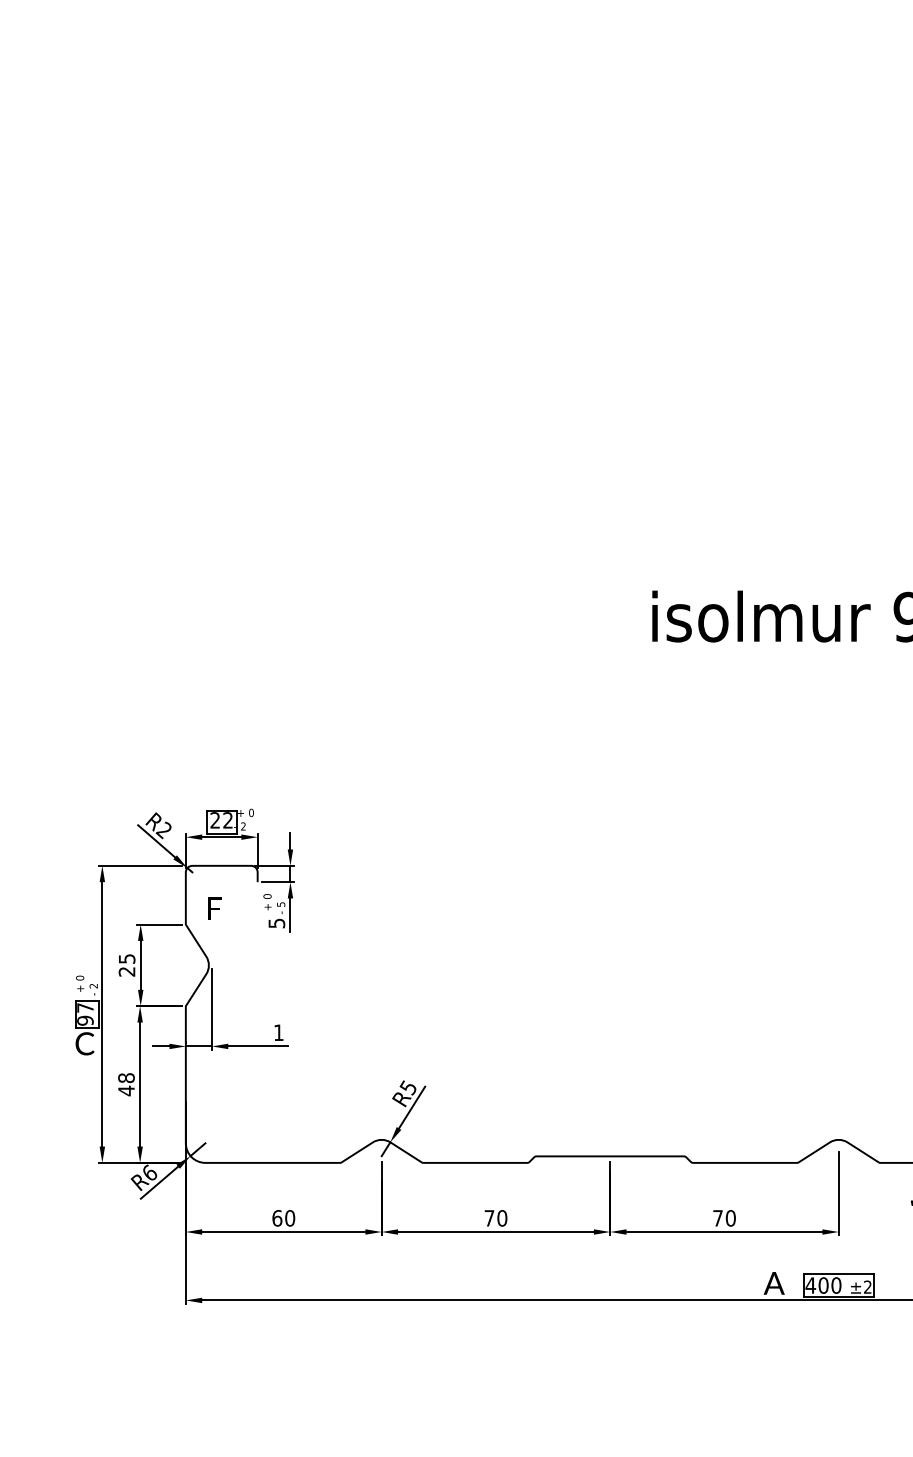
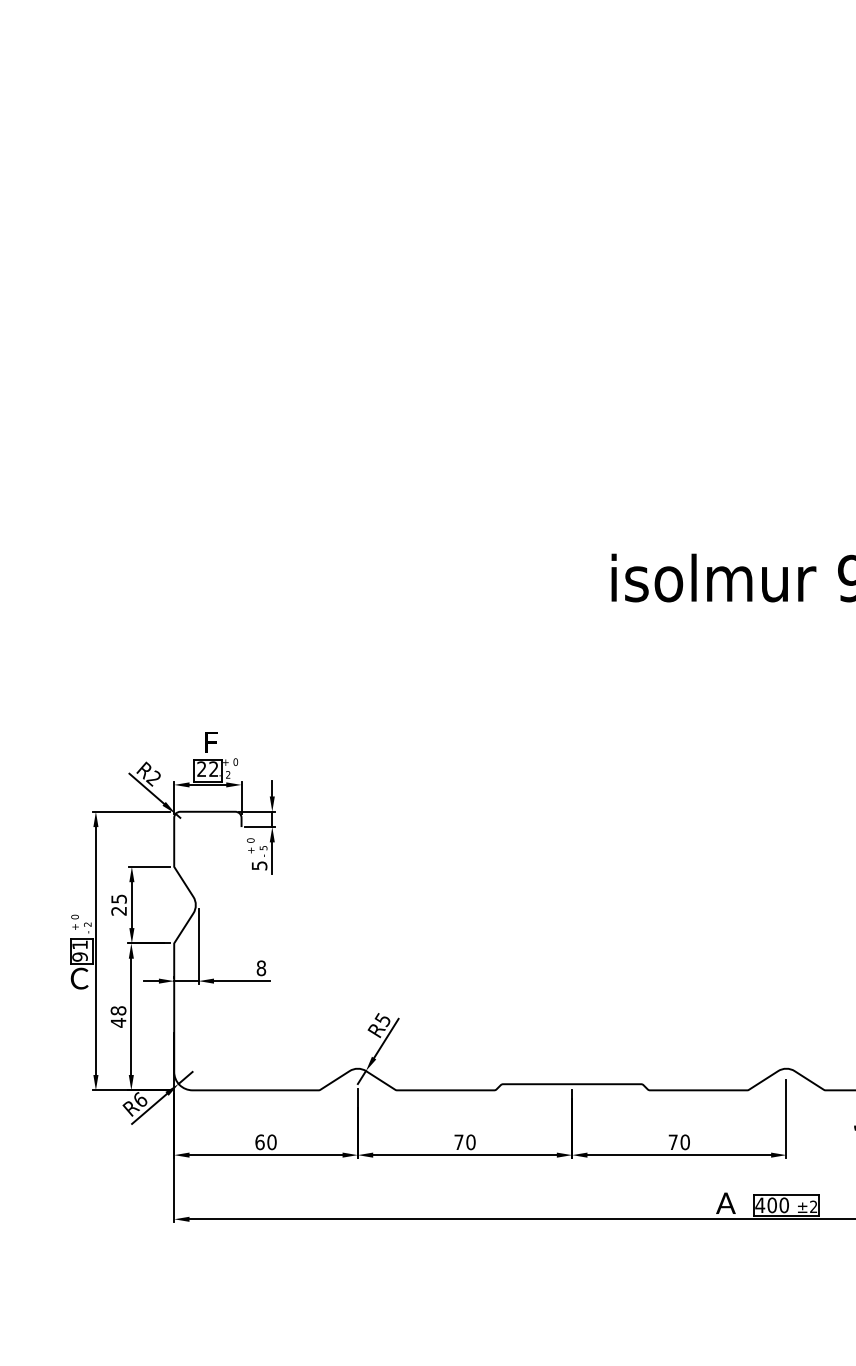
text: (214, 908) -> (211, 742), moved
text: (85, 1007) -> (80, 944), 97 -> 91
text: (278, 1032) -> (261, 968), 1 -> 8

